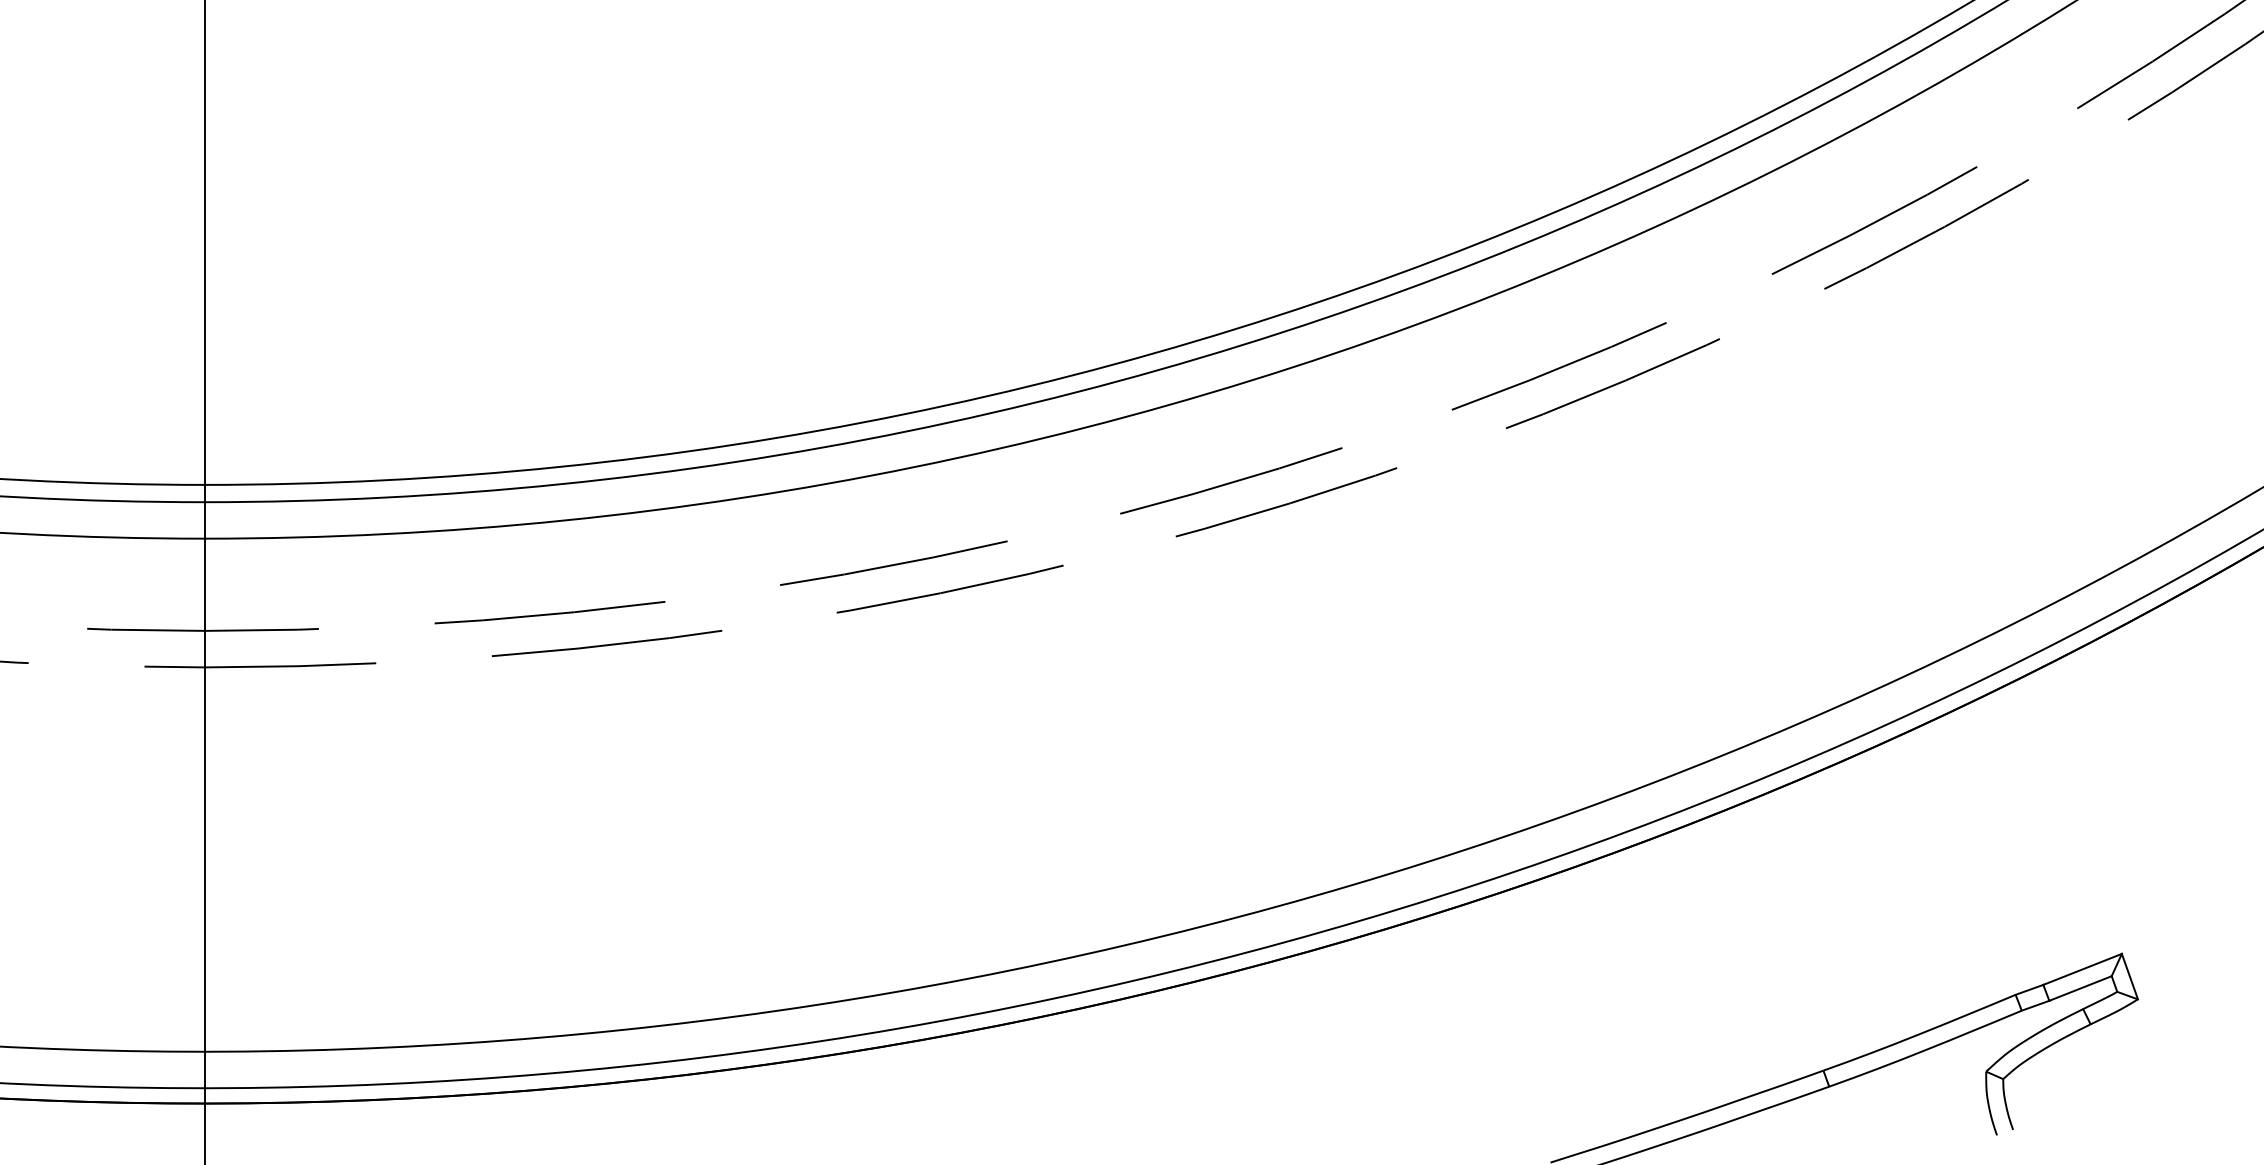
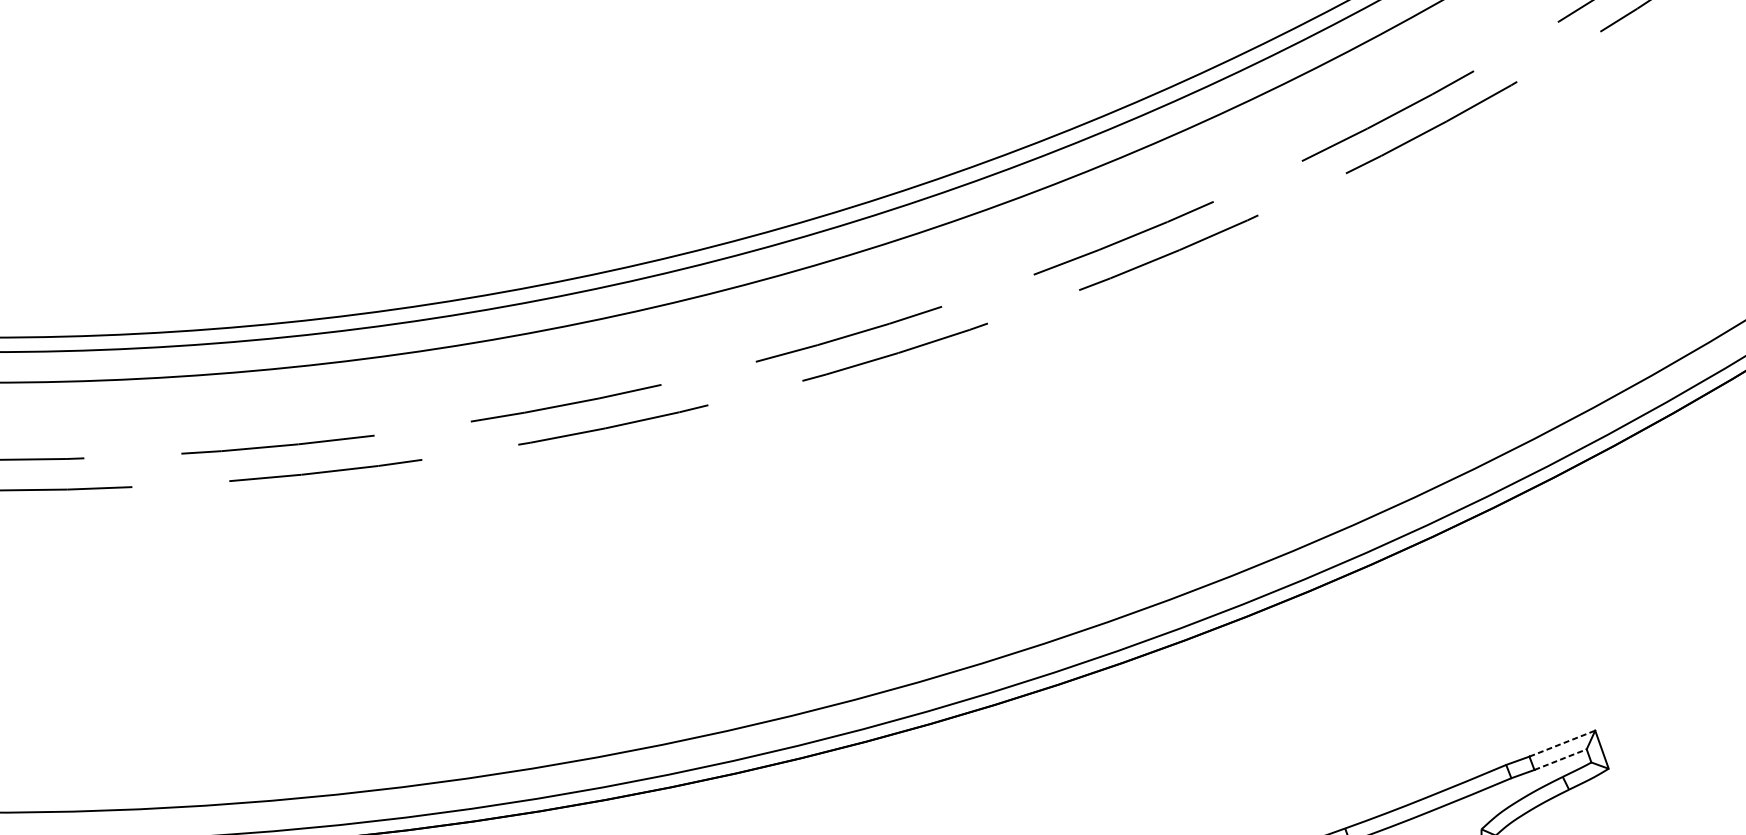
line: (2083, 969) -> (1563, 743), solid -> dashed
line: (2080, 988) -> (1560, 759), solid -> dashed

